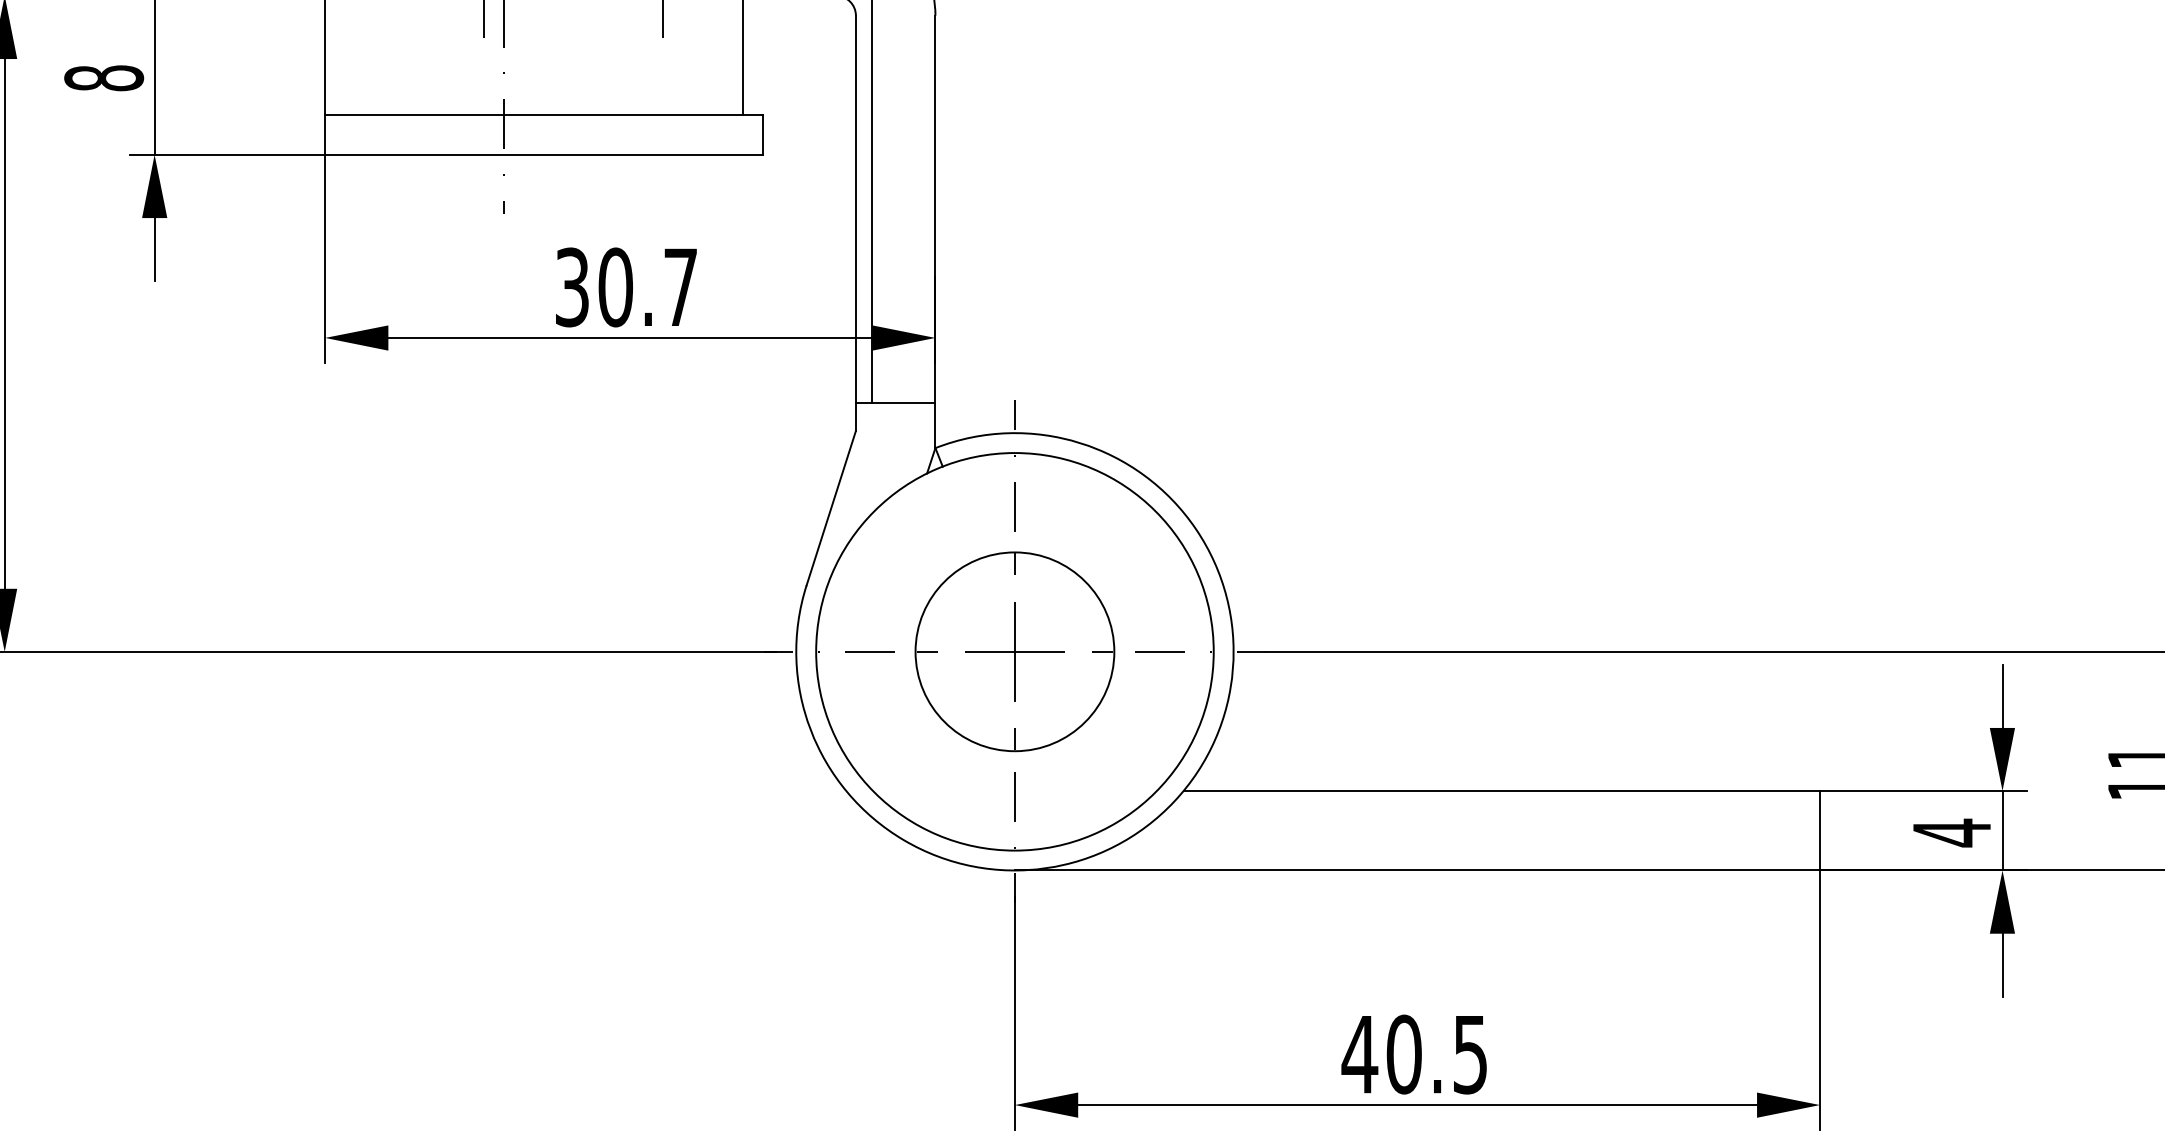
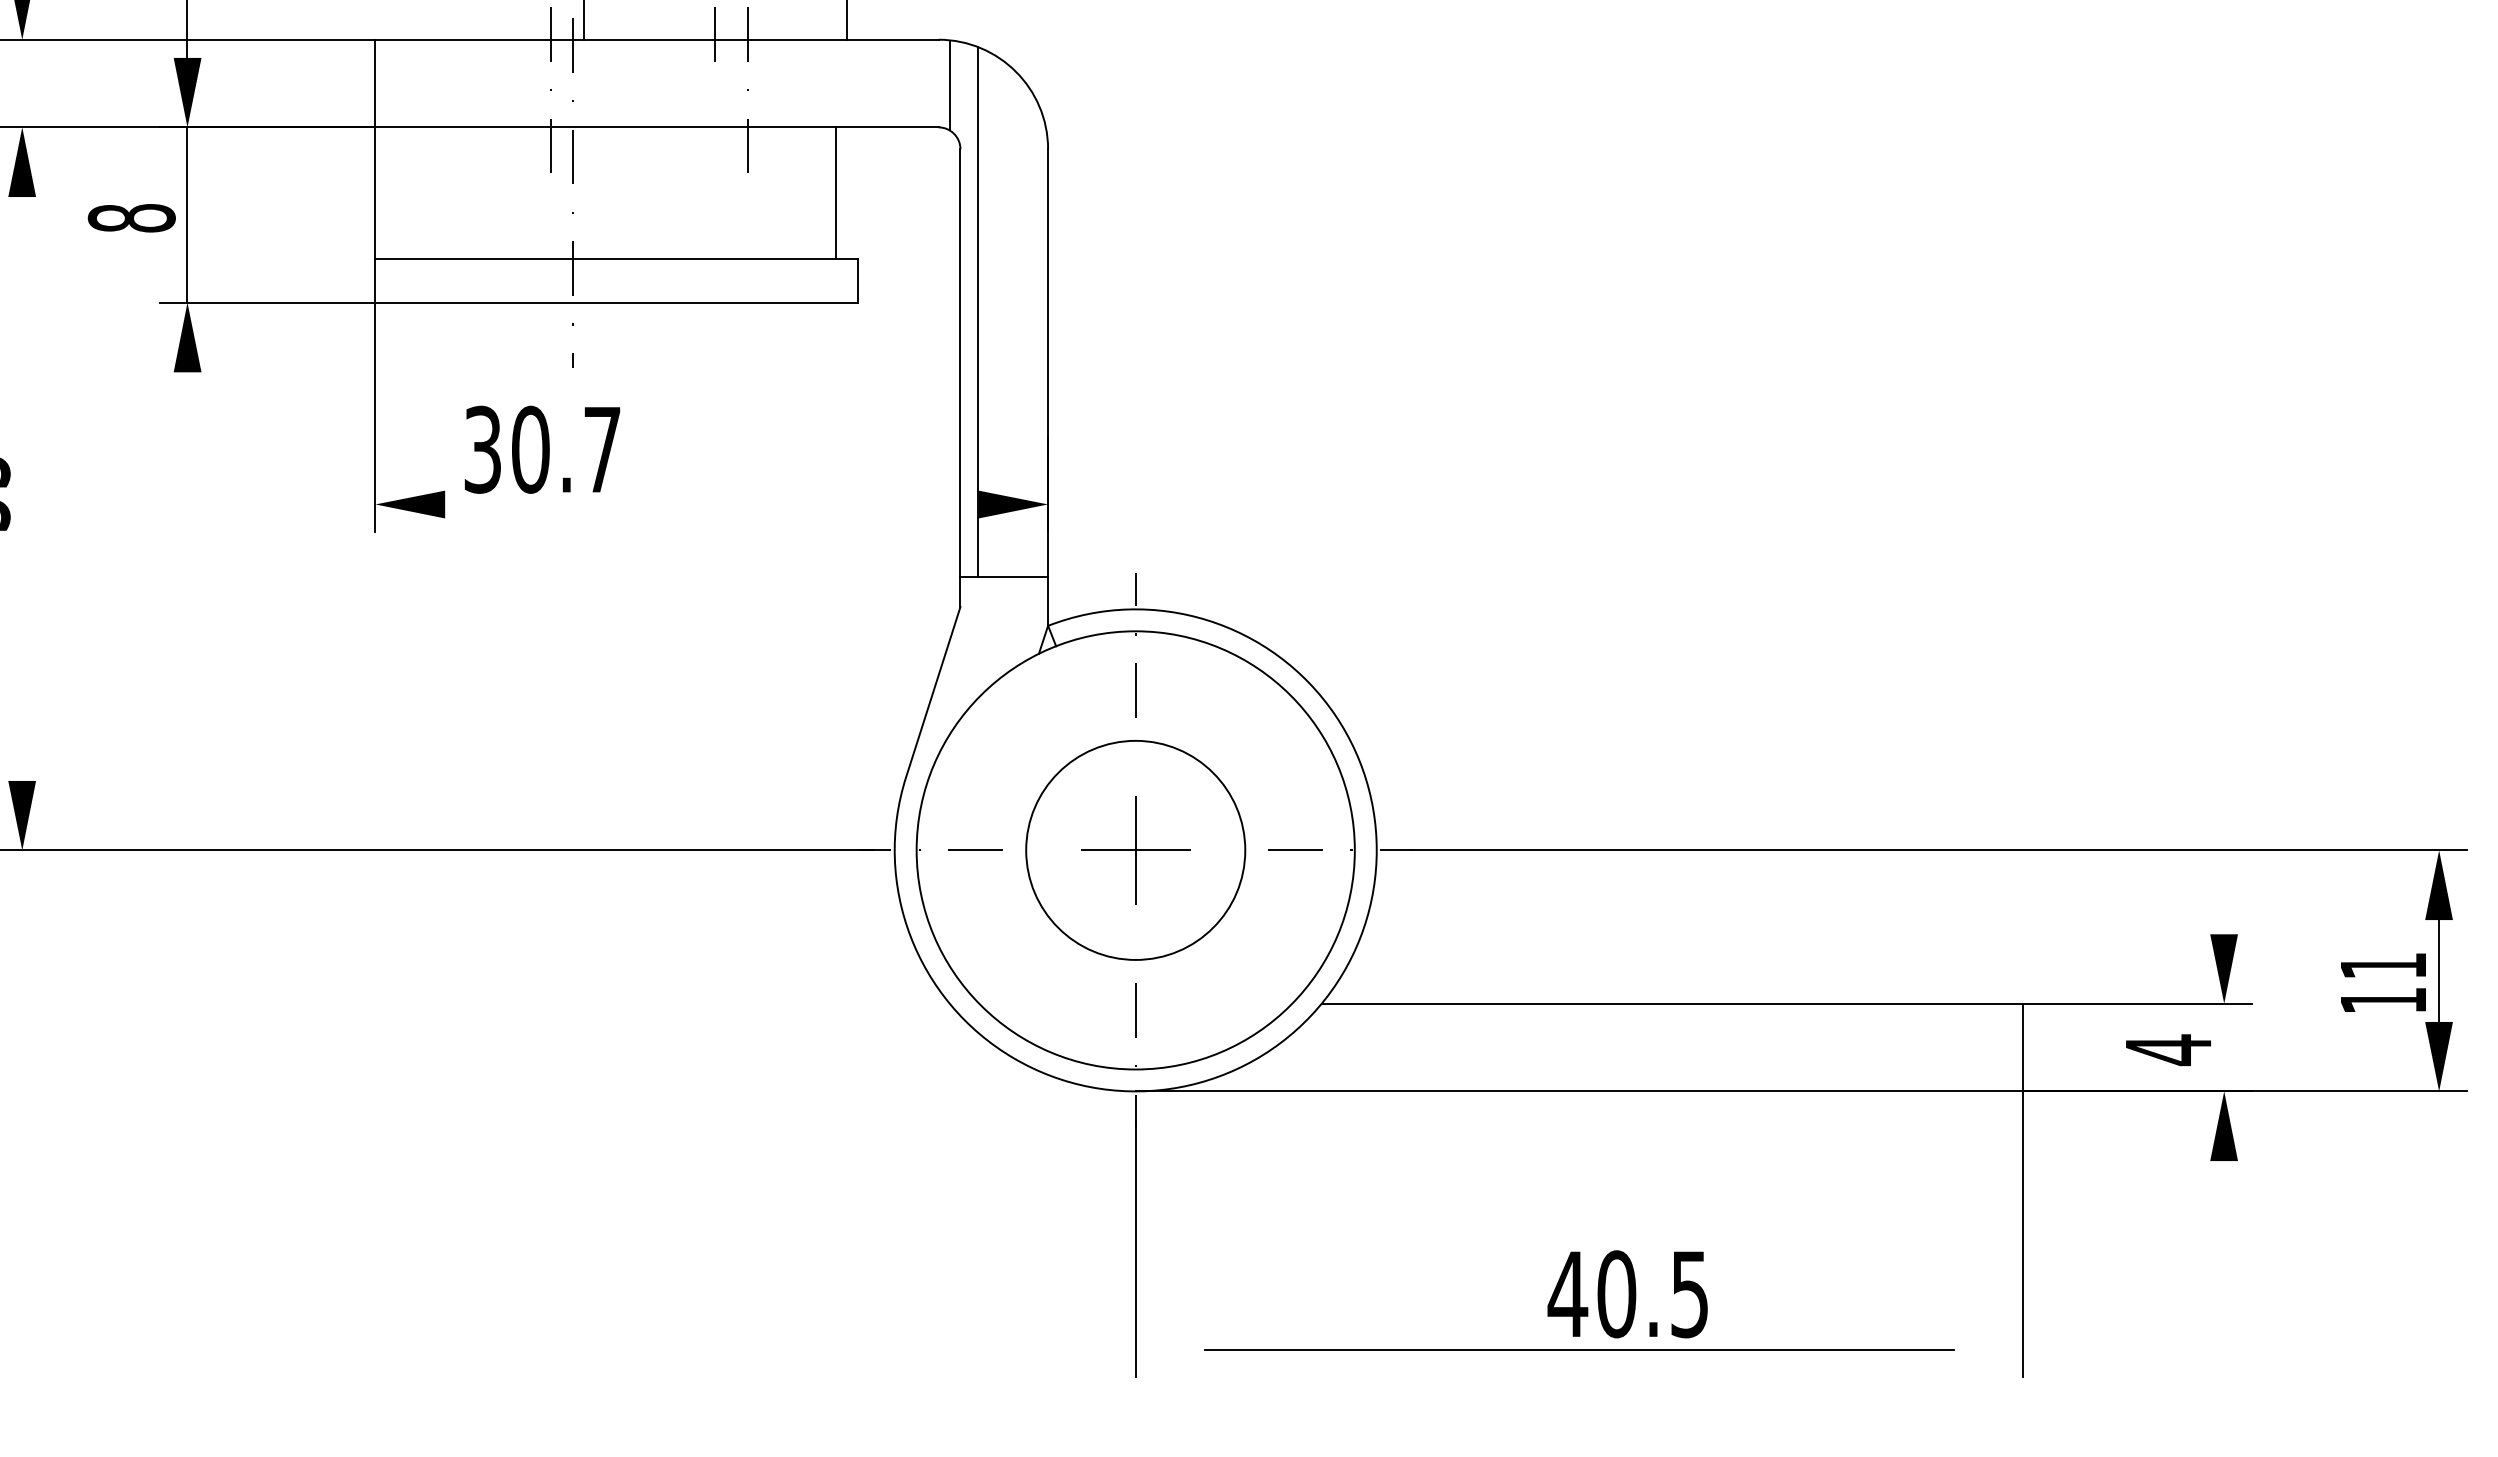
line: (154, 249) -> (187, 406), removed
text: (626, 287) -> (542, 449), moved
line: (4, 323) -> (22, 488), removed
line: (630, 337) -> (711, 504), removed
line: (1014, 563) -> (1135, 753), removed
line: (927, 651) -> (1039, 850), removed
line: (1102, 651) -> (1232, 850), removed
line: (2002, 696) -> (2224, 899), removed
line: (1014, 739) -> (1135, 946), removed
line: (2002, 830) -> (2224, 1047), removed
line: (2002, 964) -> (2224, 1195), removed
text: (1413, 1054) -> (1627, 1294), moved
fill: (1046, 1104) -> (1170, 1349), removed
fill: (1788, 1104) -> (1988, 1349), removed

